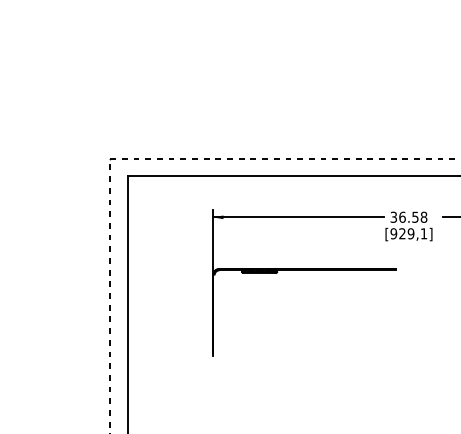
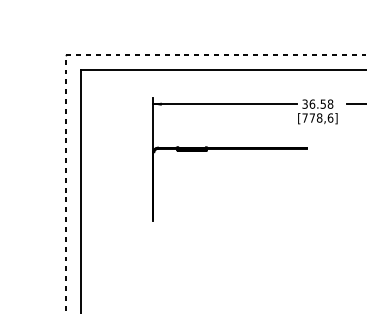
text: (408, 233) -> (317, 117), [929,1] -> [778,6]

